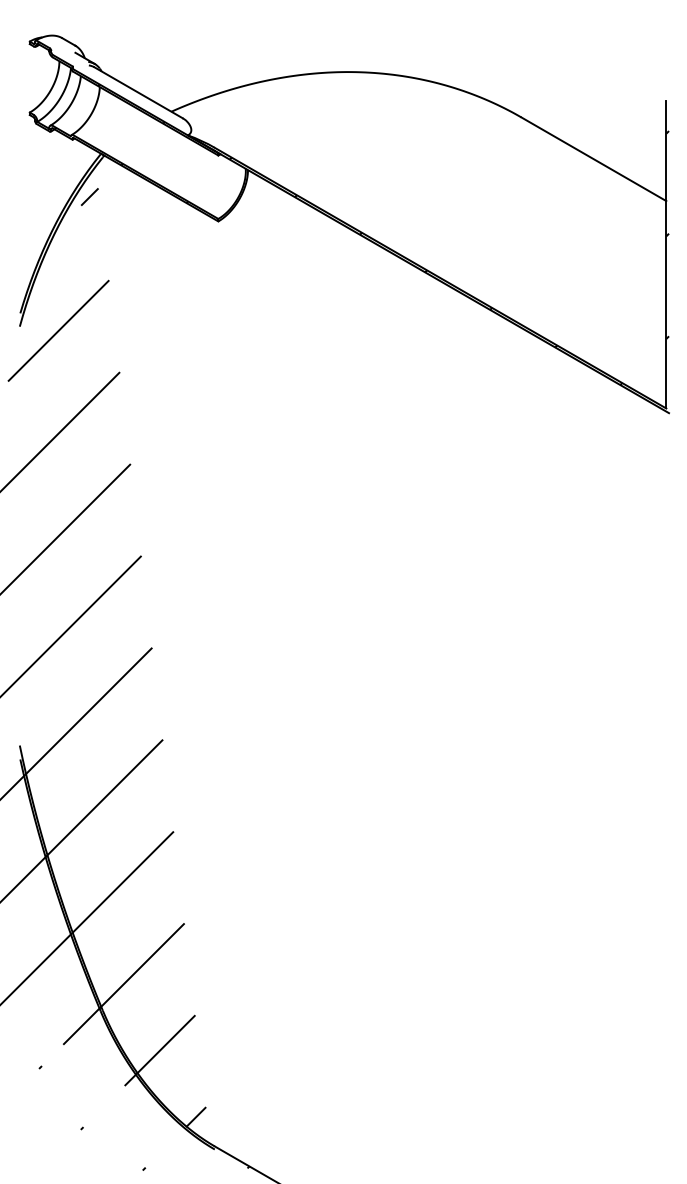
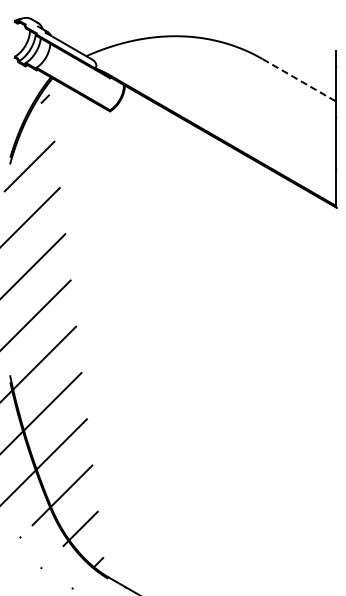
line: (592, 157) -> (298, 79), solid -> dashed

